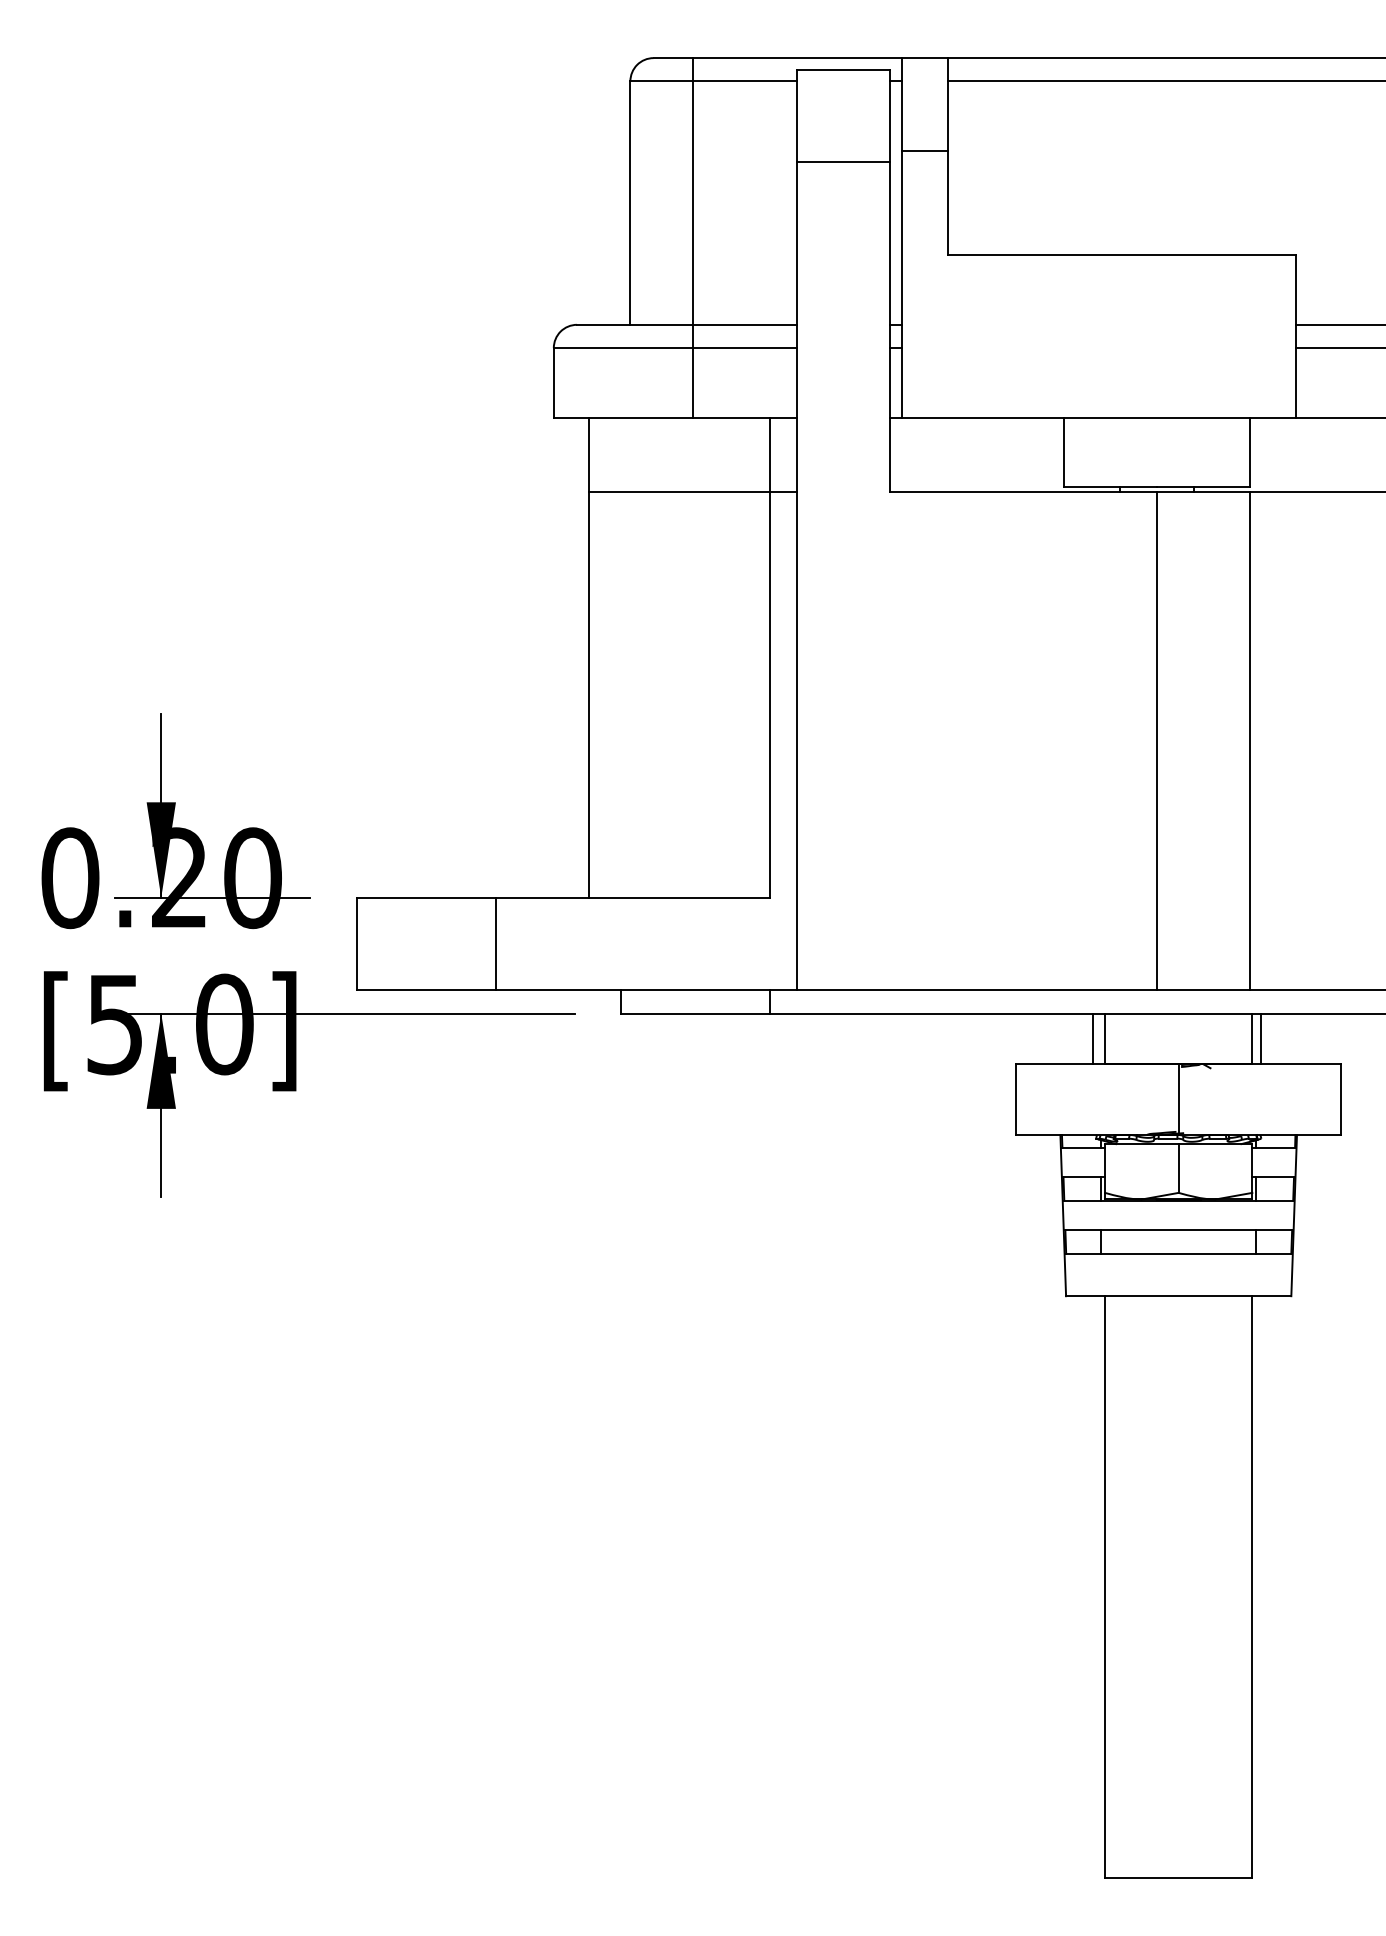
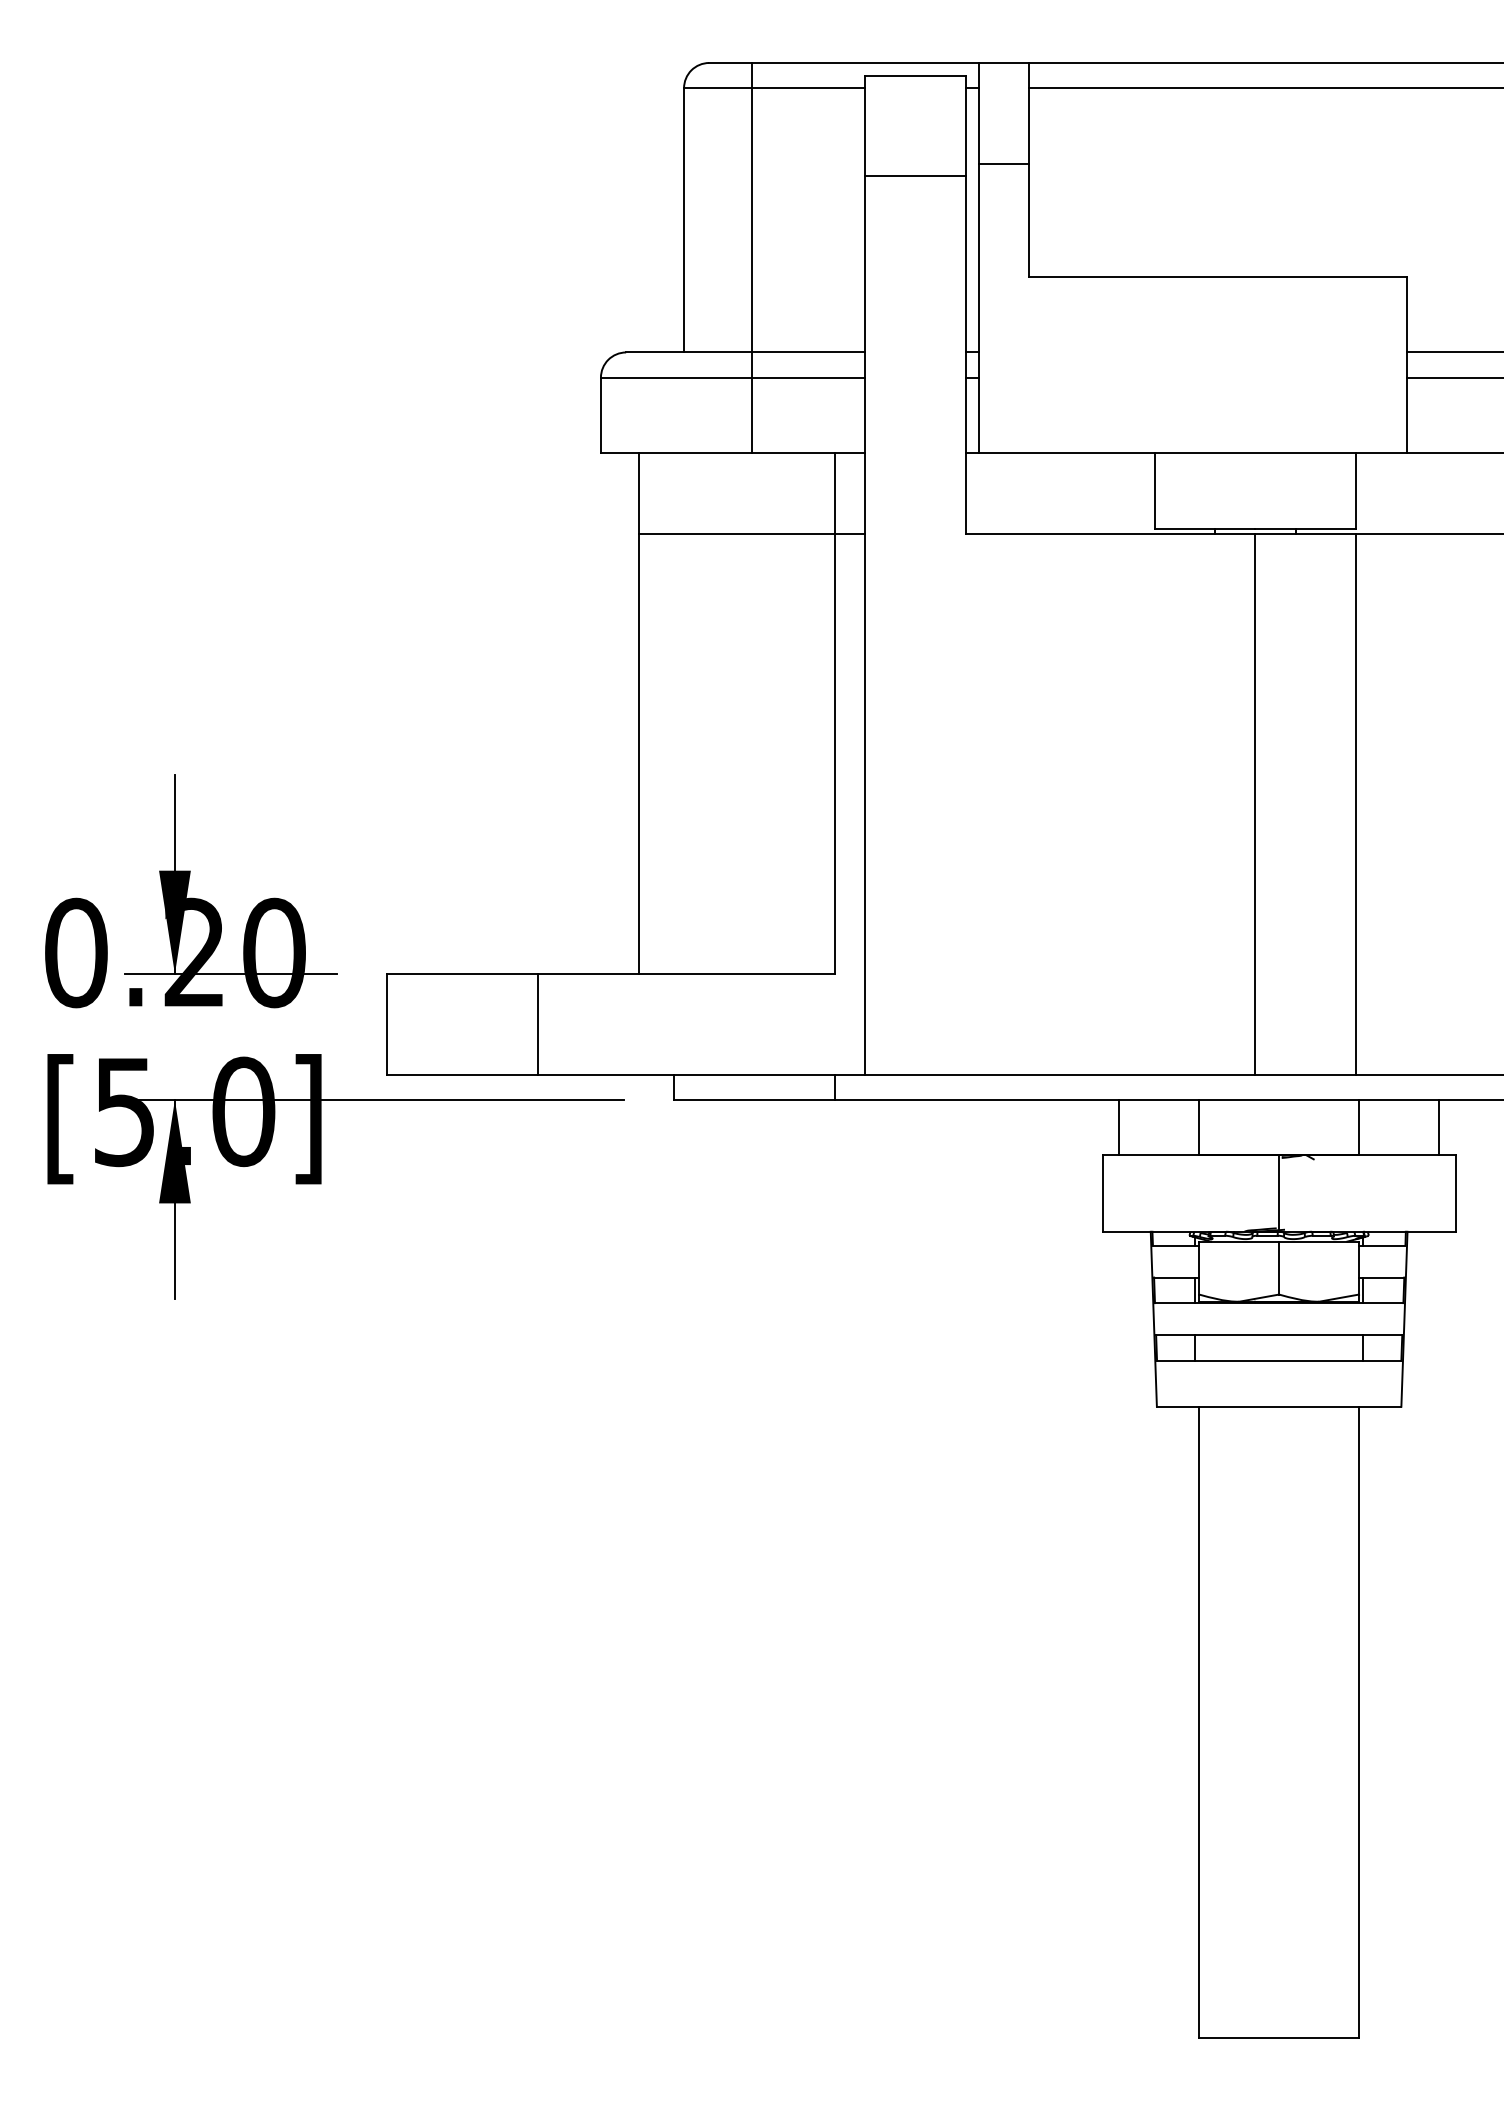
line: (1093, 1038) -> (1119, 1127), moved
line: (1261, 1038) -> (1438, 1127), moved

